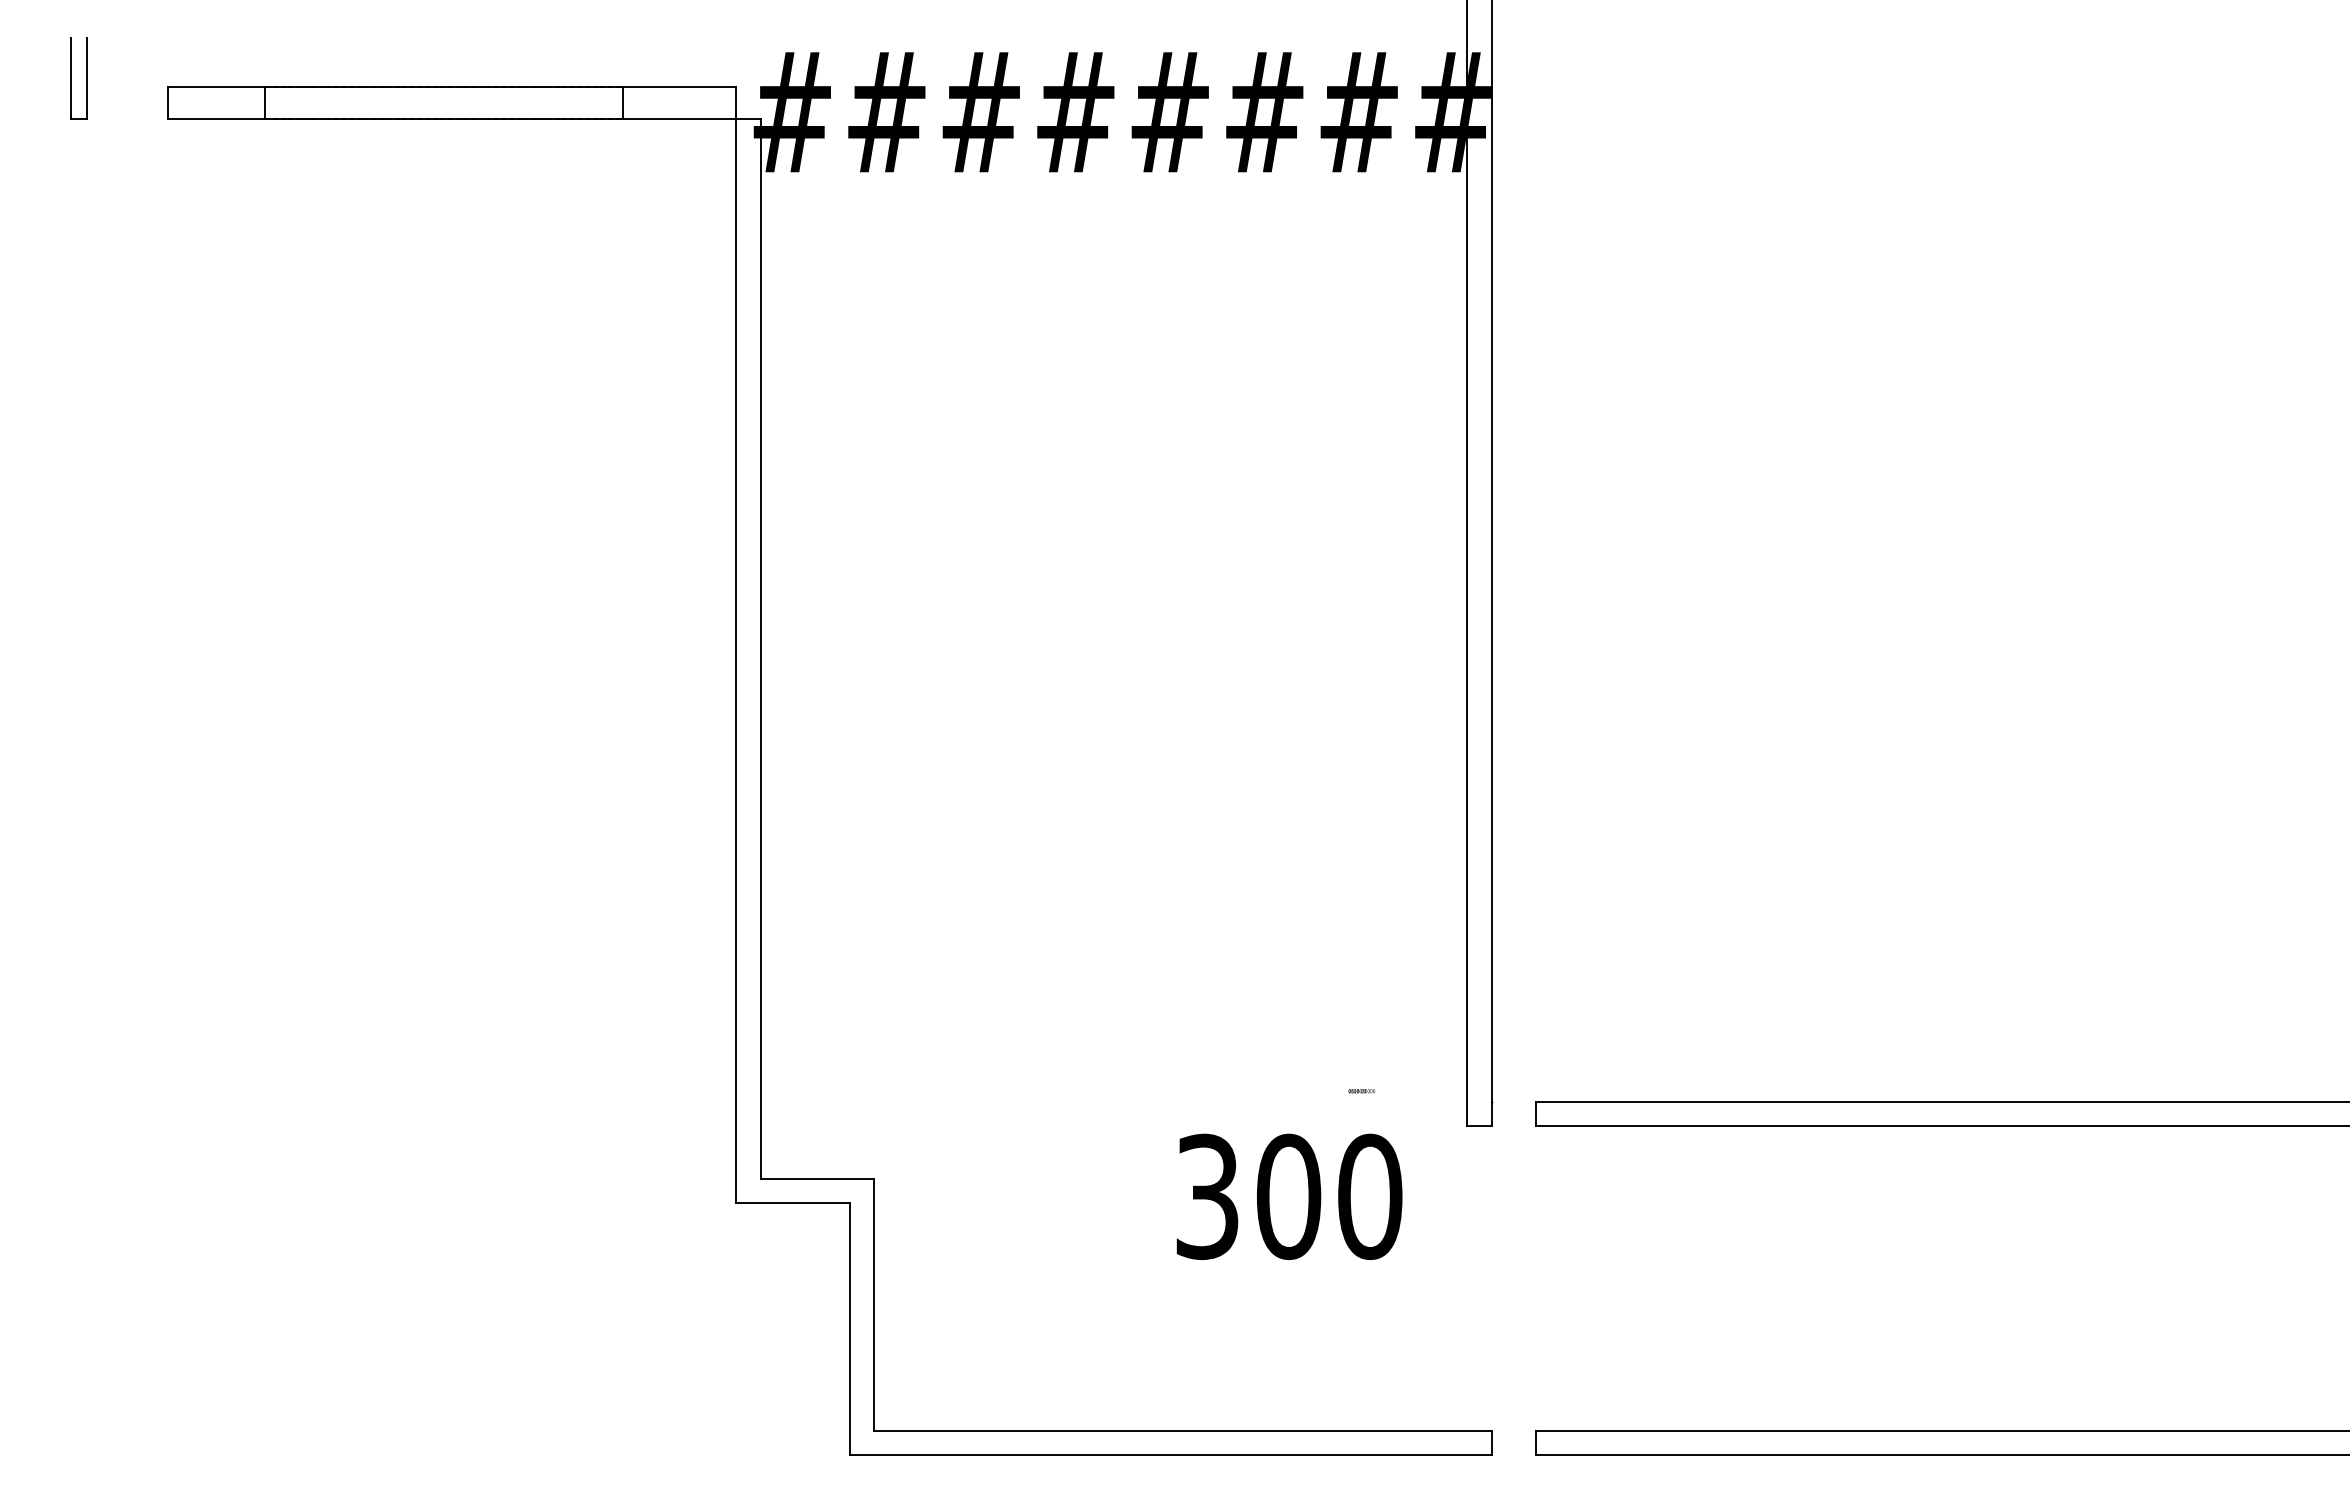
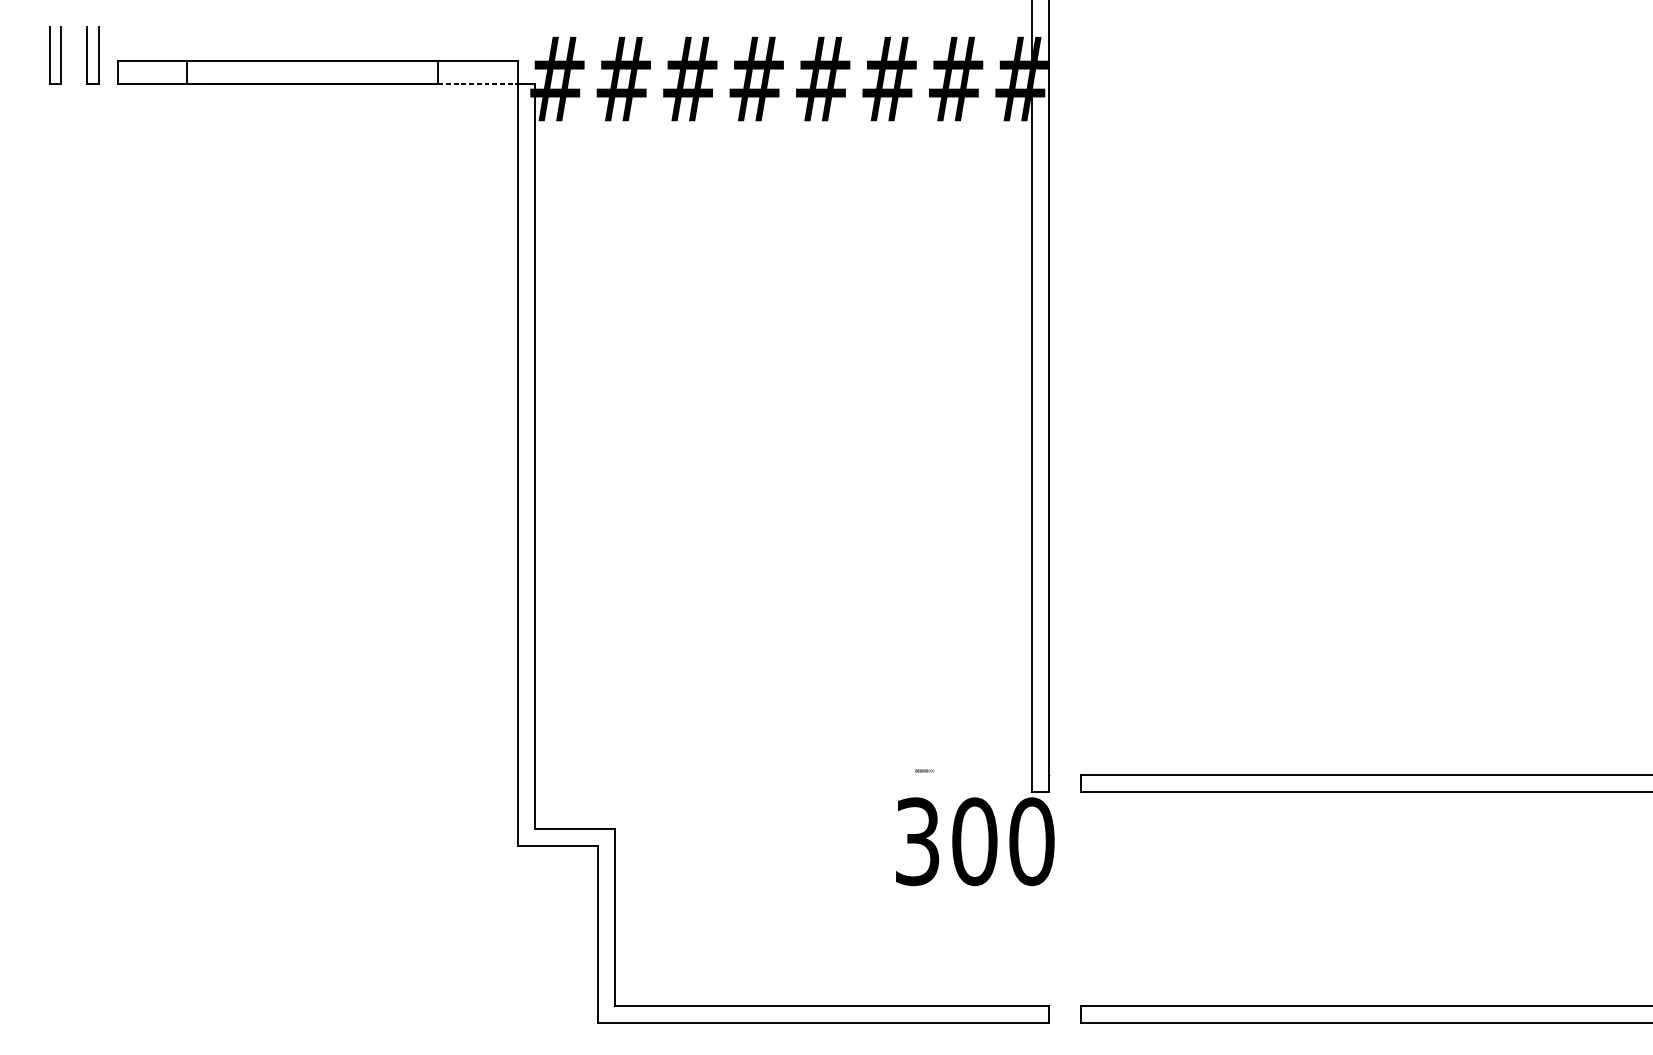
part: (124, 78) -> (87, 55), added
line: (679, 119) -> (478, 84), solid -> dashed
text: (1361, 1091) -> (924, 771), moved
text: (1289, 1196) -> (975, 841), moved

